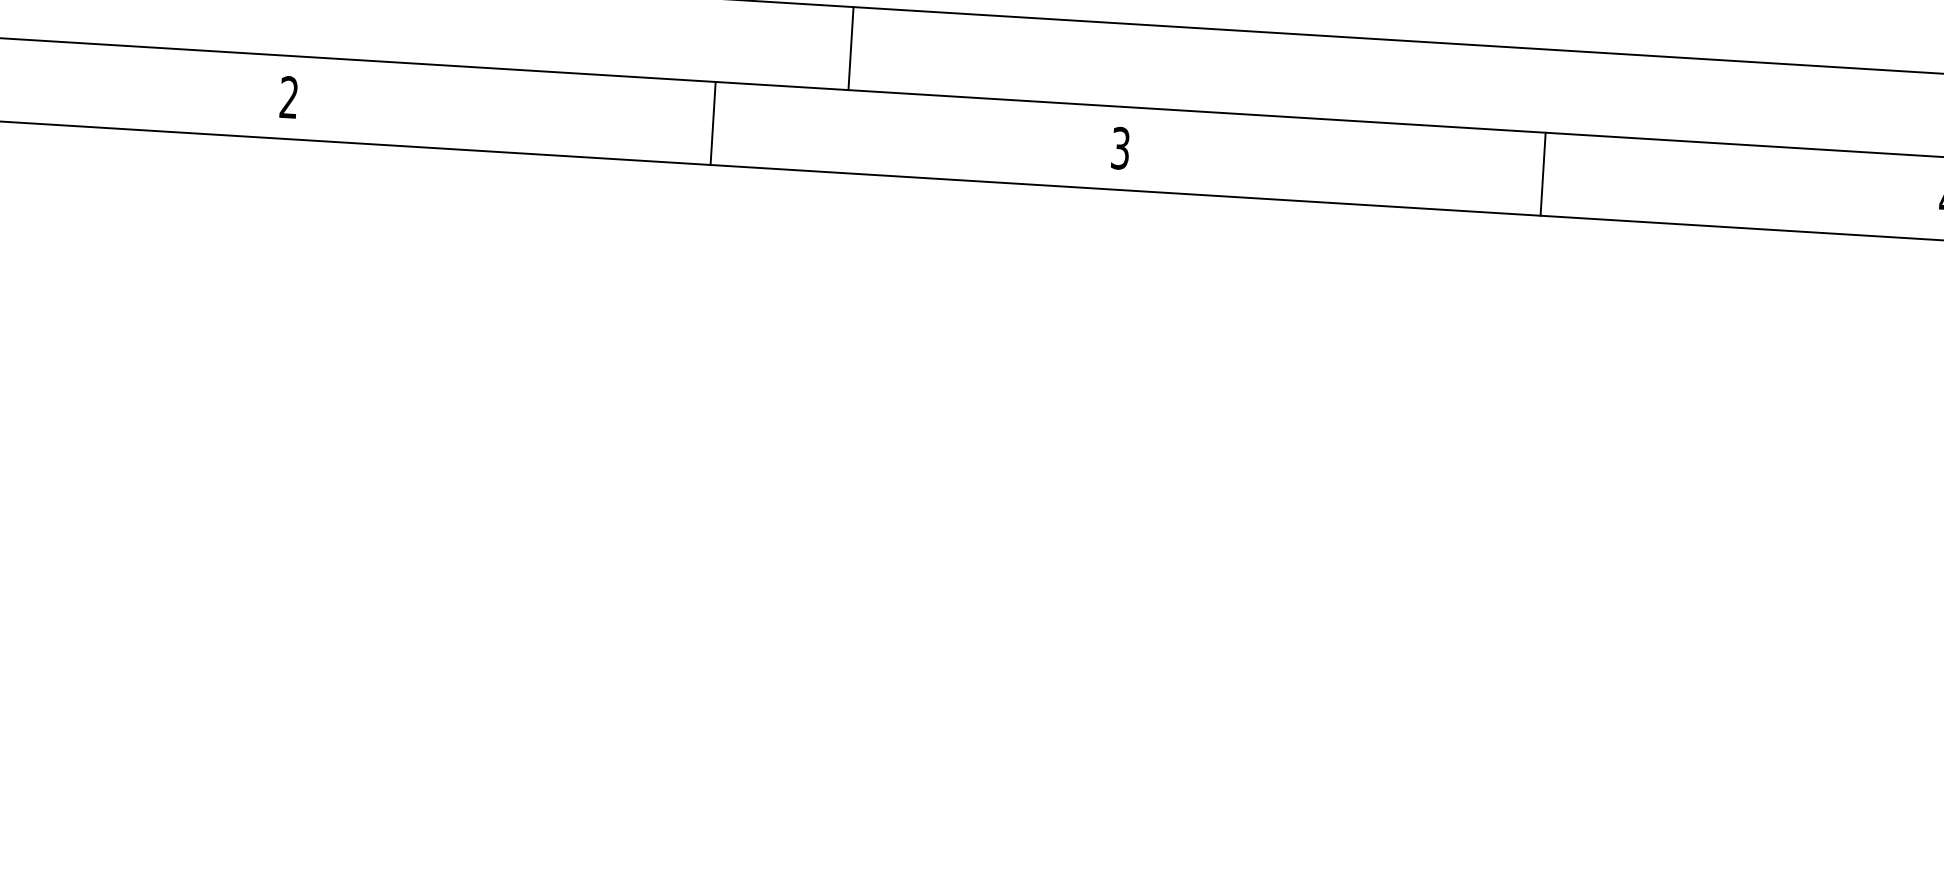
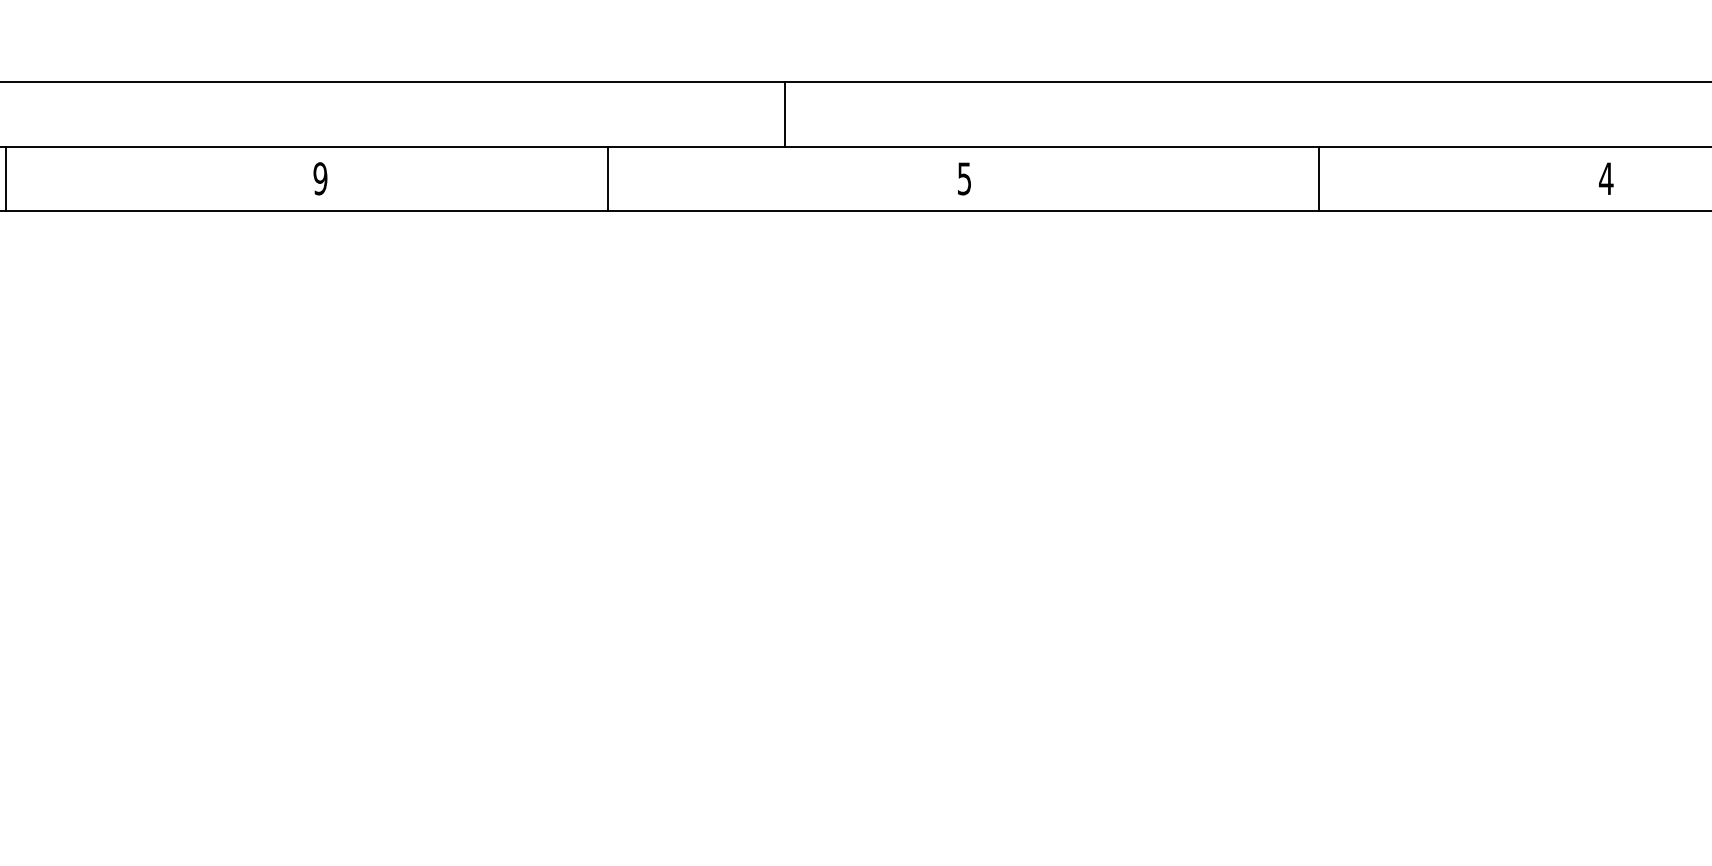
line: (850, 48) -> (784, 114), moved
text: (289, 97) -> (320, 178), 2 -> 9
line: (712, 123) -> (607, 178), moved
text: (1120, 147) -> (964, 178), 3 -> 5
line: (1542, 173) -> (1318, 178), moved

